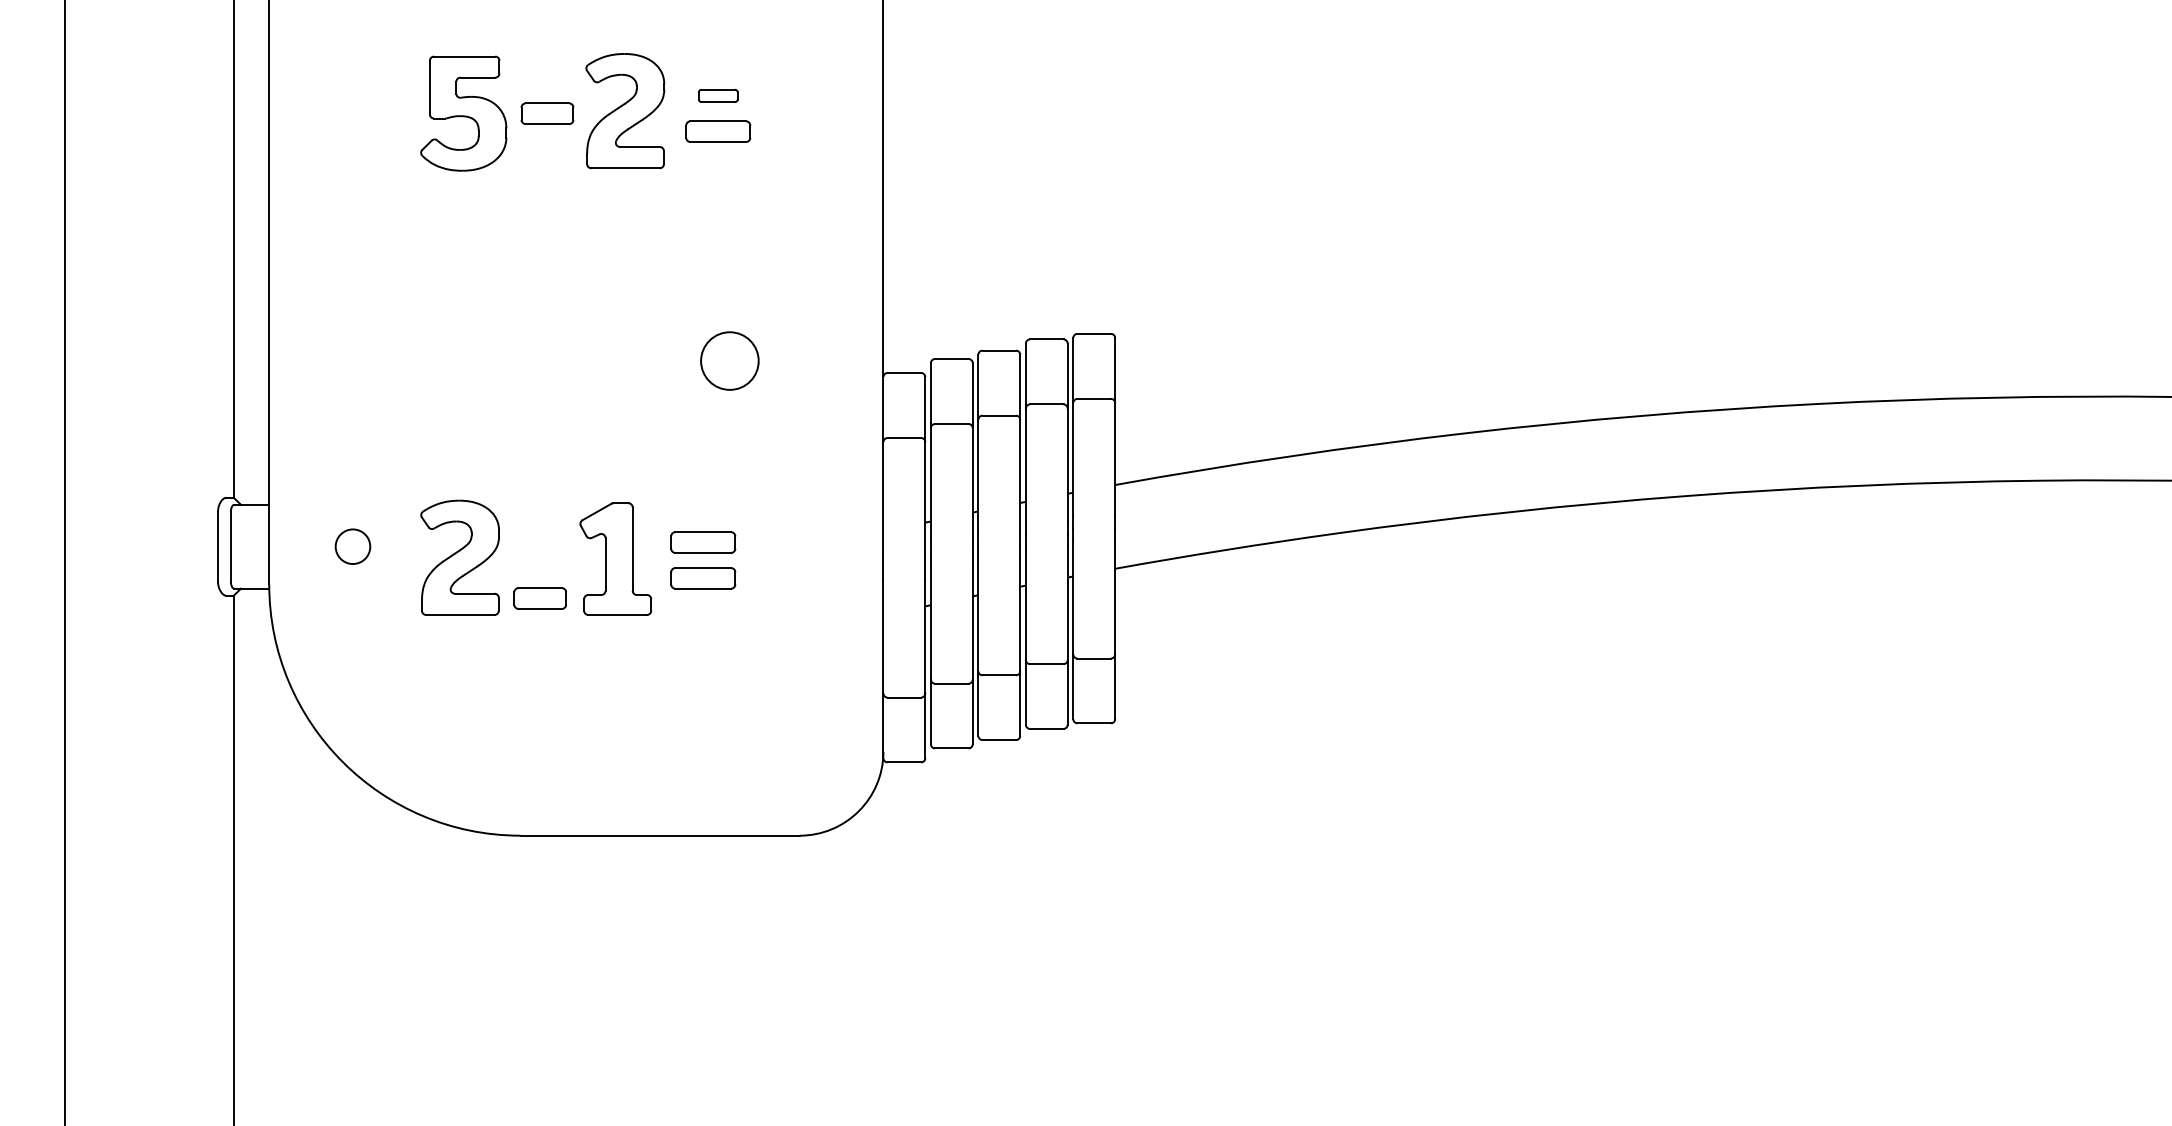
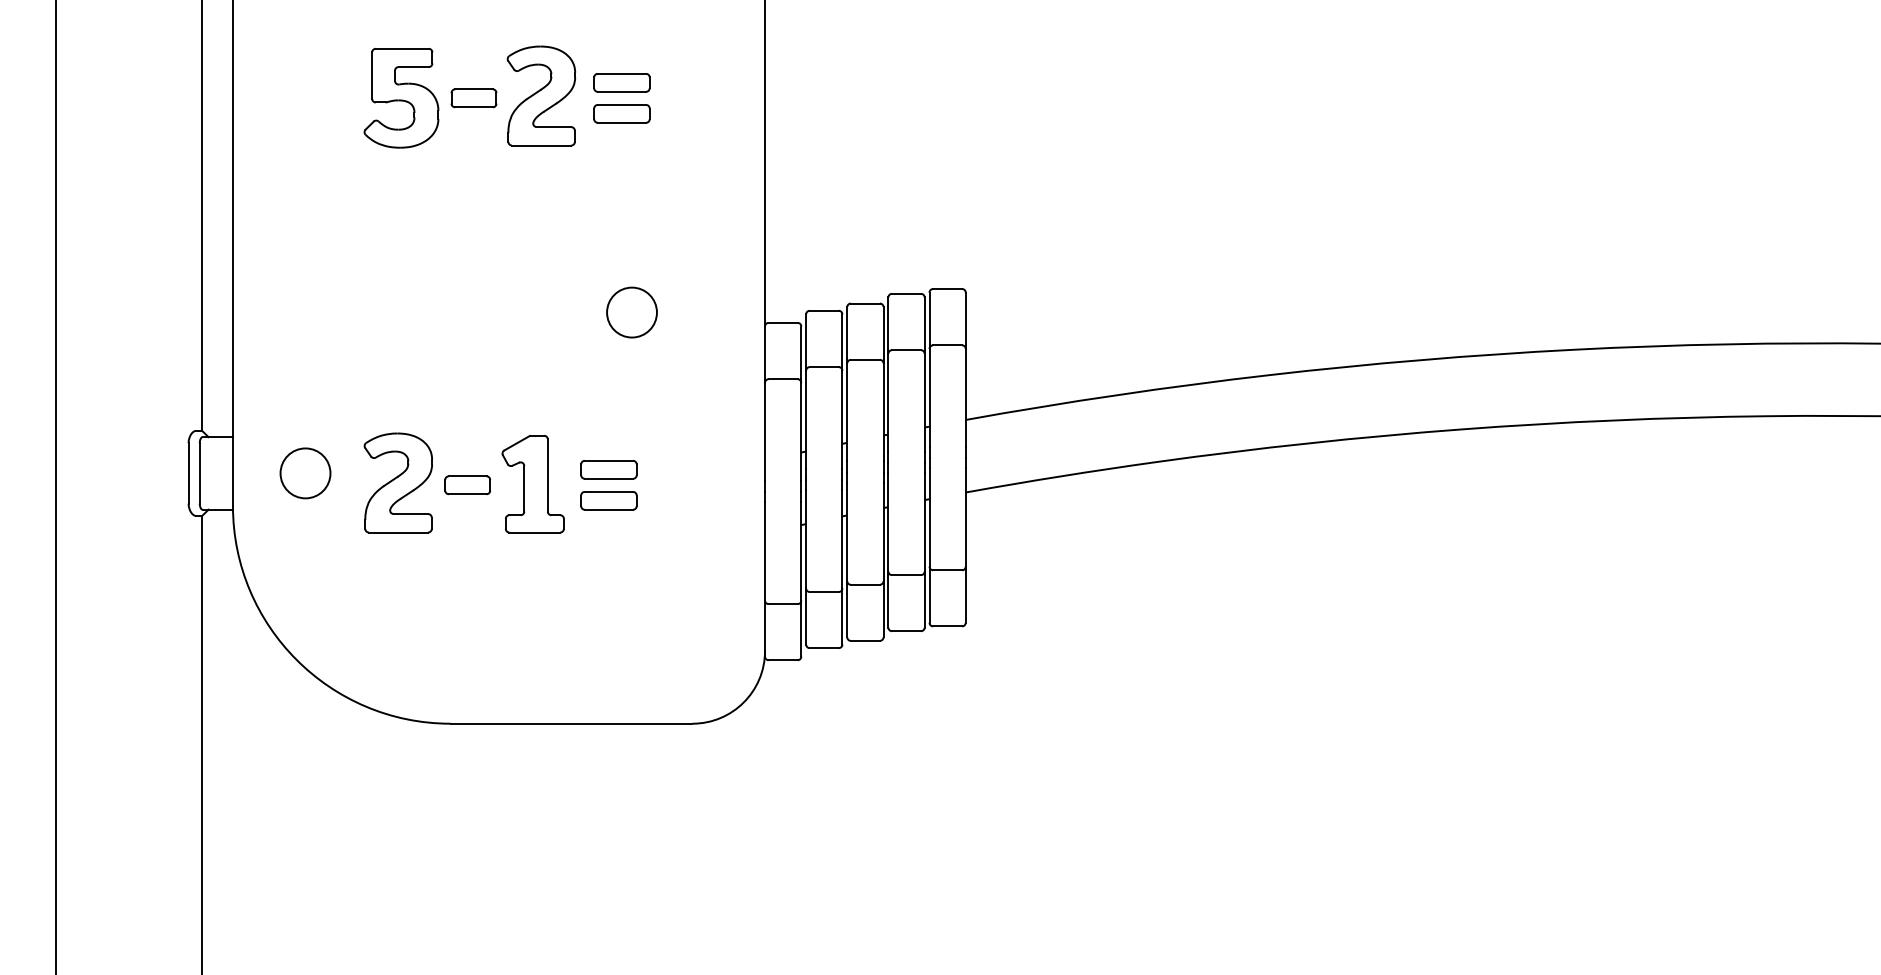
part: (717, 95) -> (621, 82), size x1.67
circle: (352, 546) -> (305, 473), size x1.67
part: (539, 598) -> (467, 485), moved

